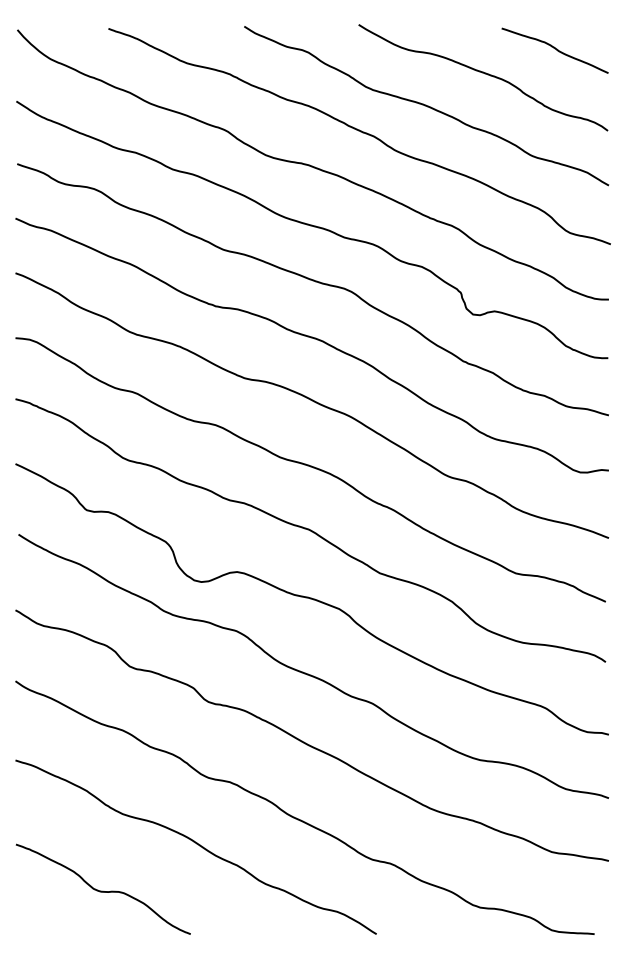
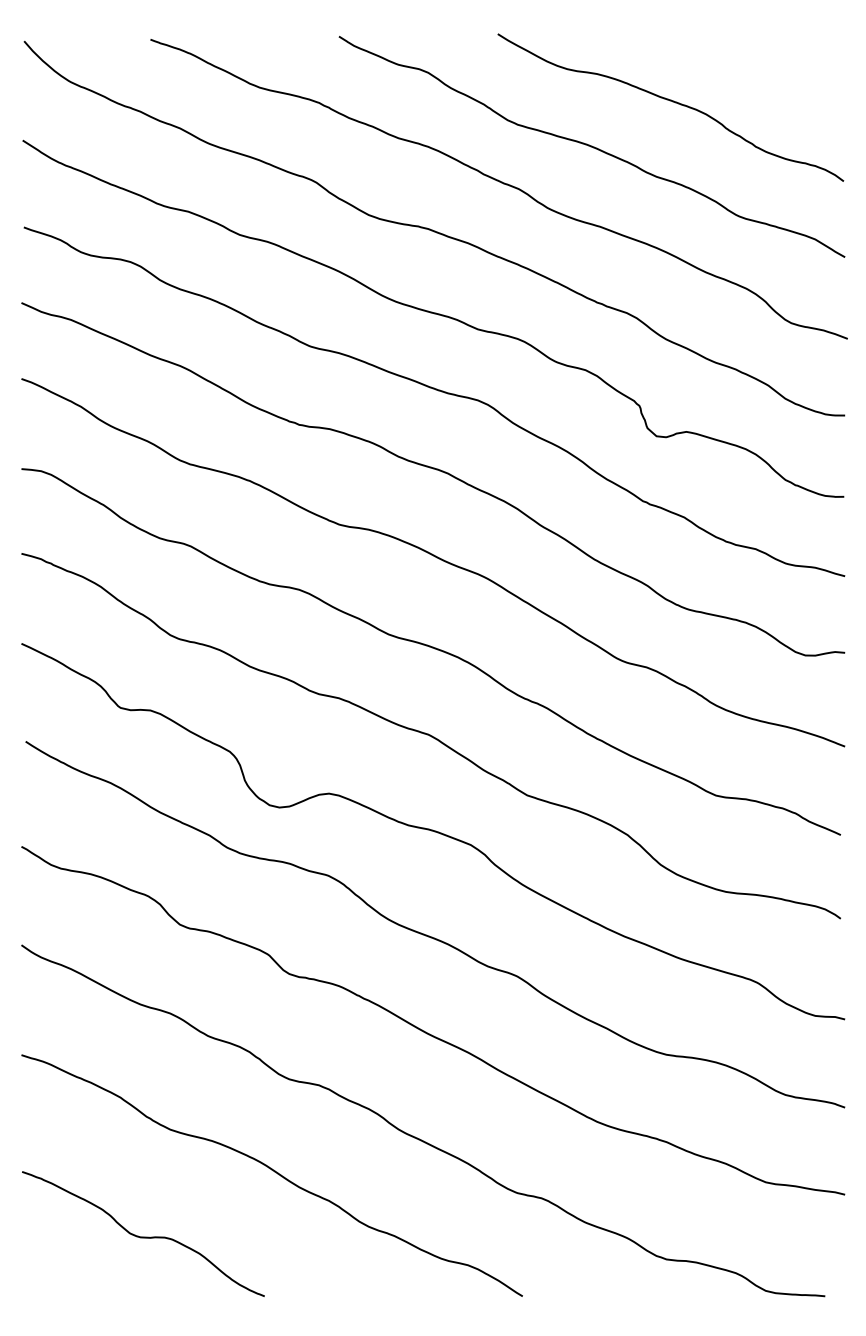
curve: (555, 49) -> (771, 68), removed

